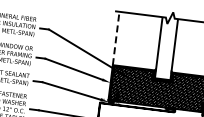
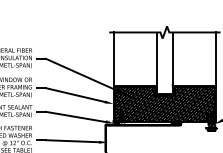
line: (116, 38) -> (113, 59), dashed -> solid

